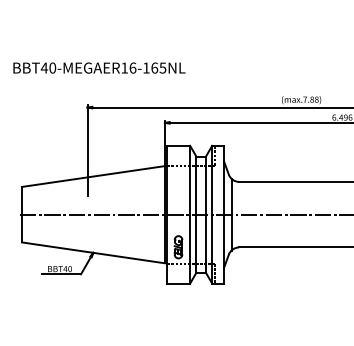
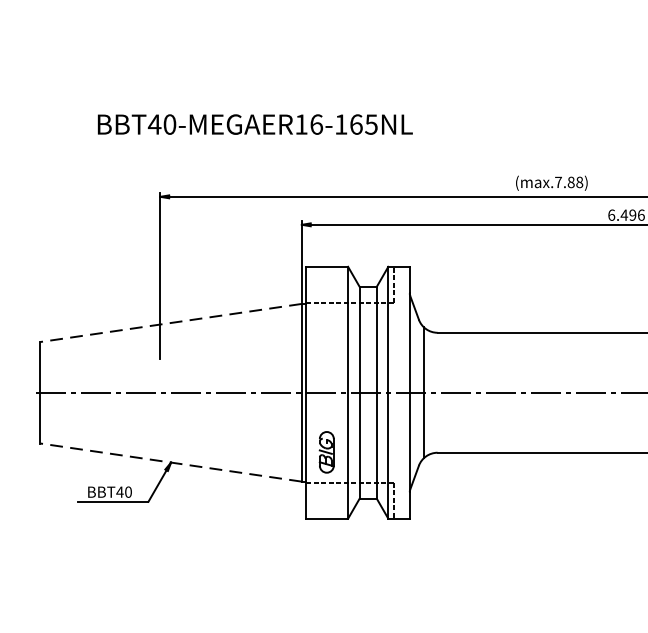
text: (99, 67) -> (255, 123), moved
line: (92, 176) -> (169, 322), solid -> dashed
line: (92, 252) -> (169, 461), solid -> dashed

